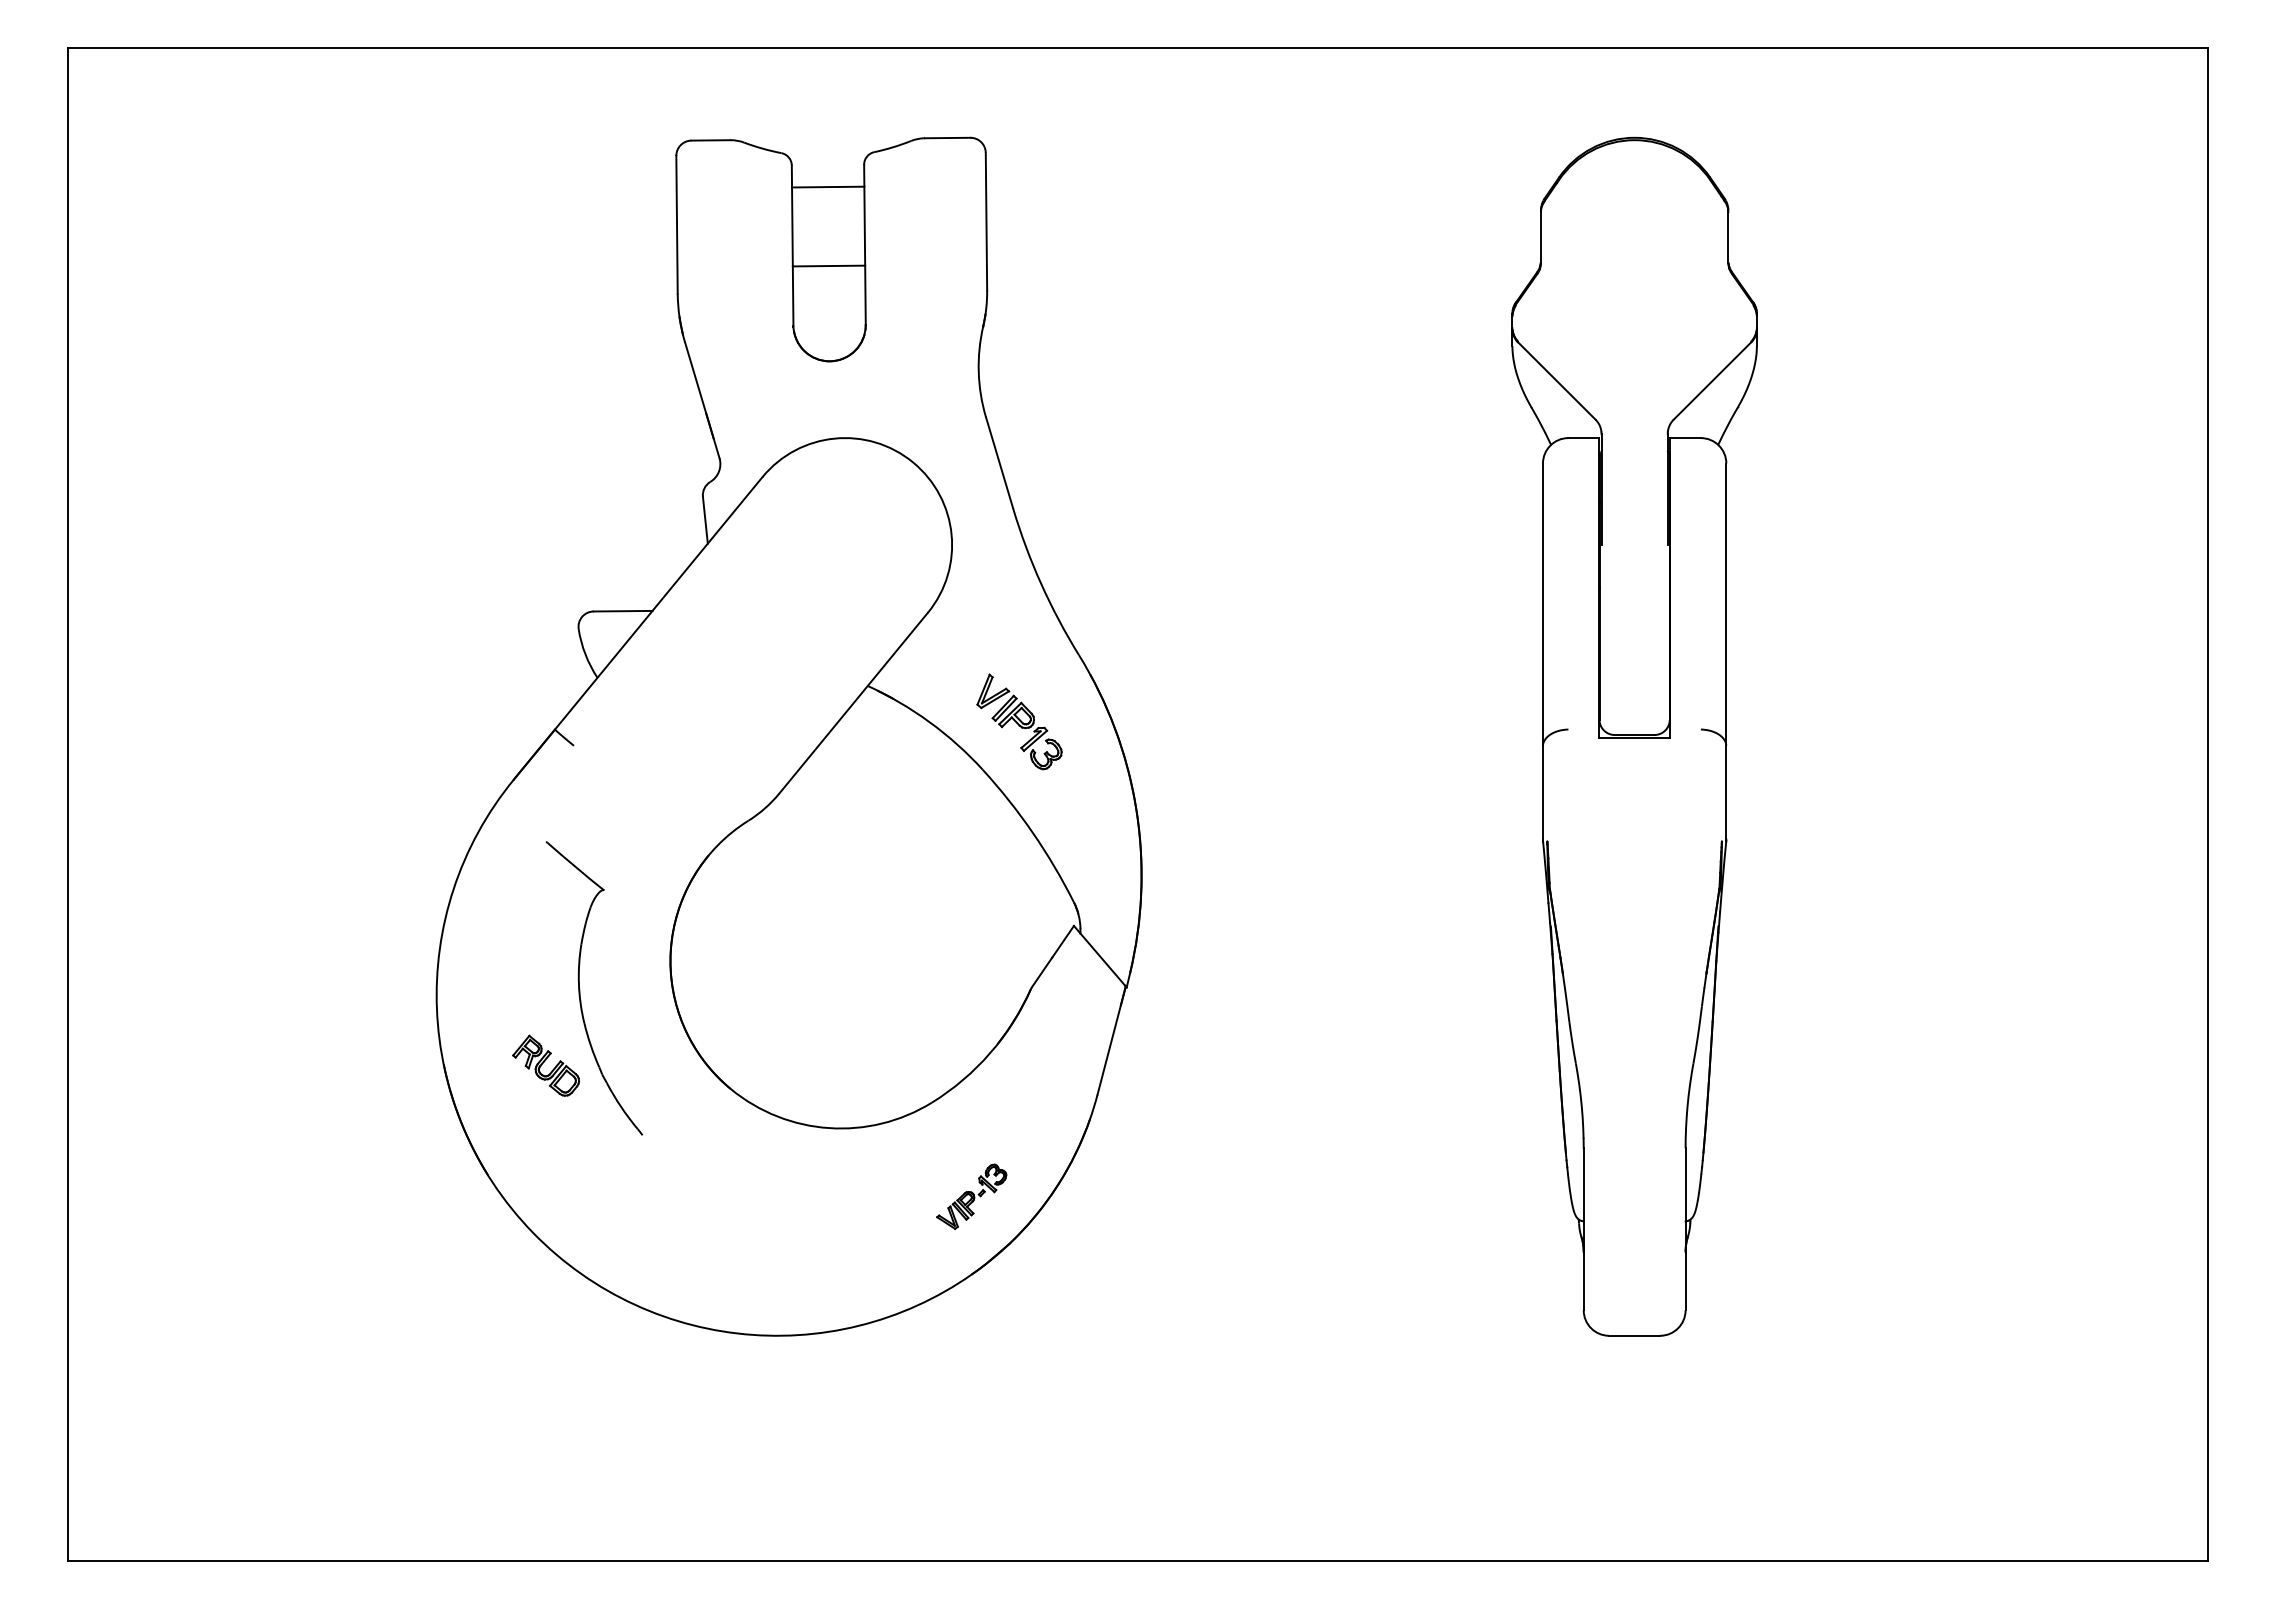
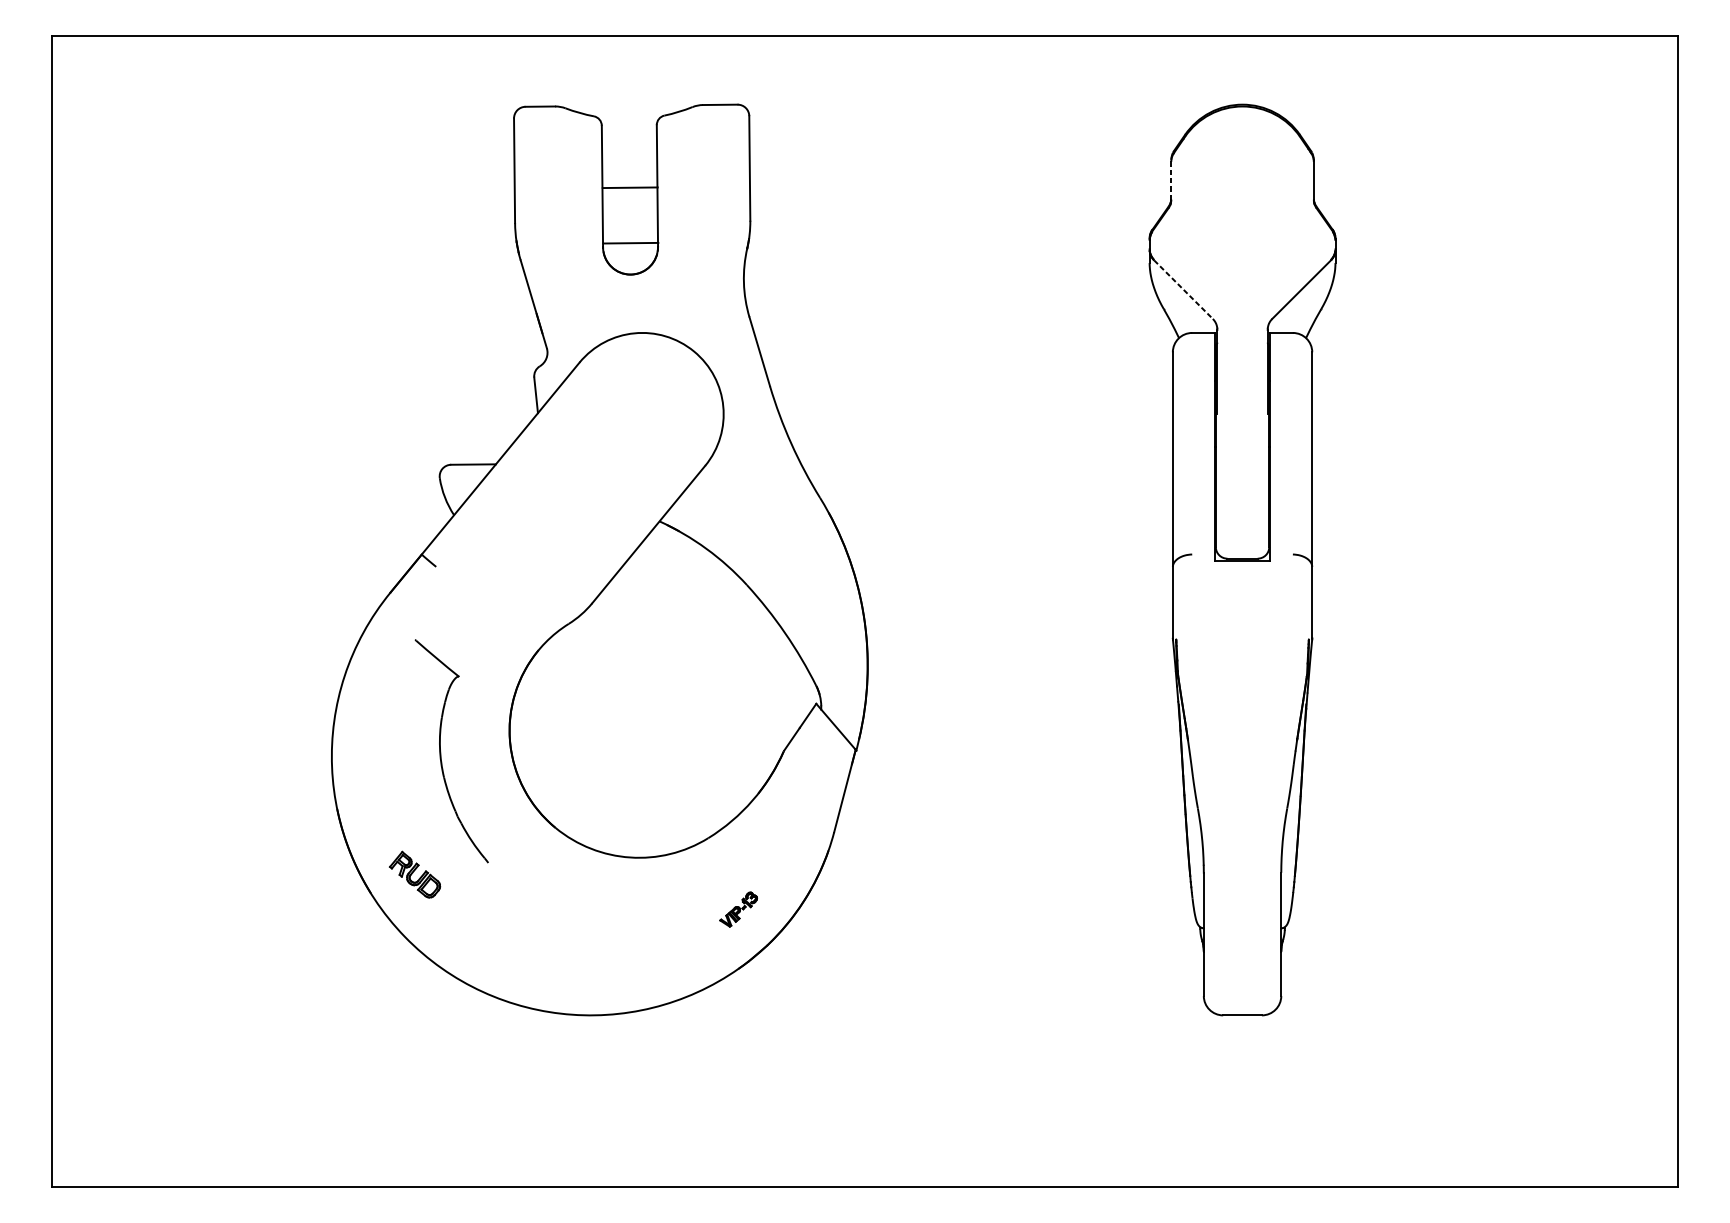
line: (828, 186) -> (630, 187), moved
line: (1540, 236) -> (1170, 179), solid -> dashed
line: (828, 265) -> (630, 242), moved
line: (1556, 381) -> (1183, 289), solid -> dashed
part: (1019, 721) -> (774, 548), removed
part: (545, 1065) -> (414, 874), moved
part: (971, 1196) -> (738, 909), size x0.7

